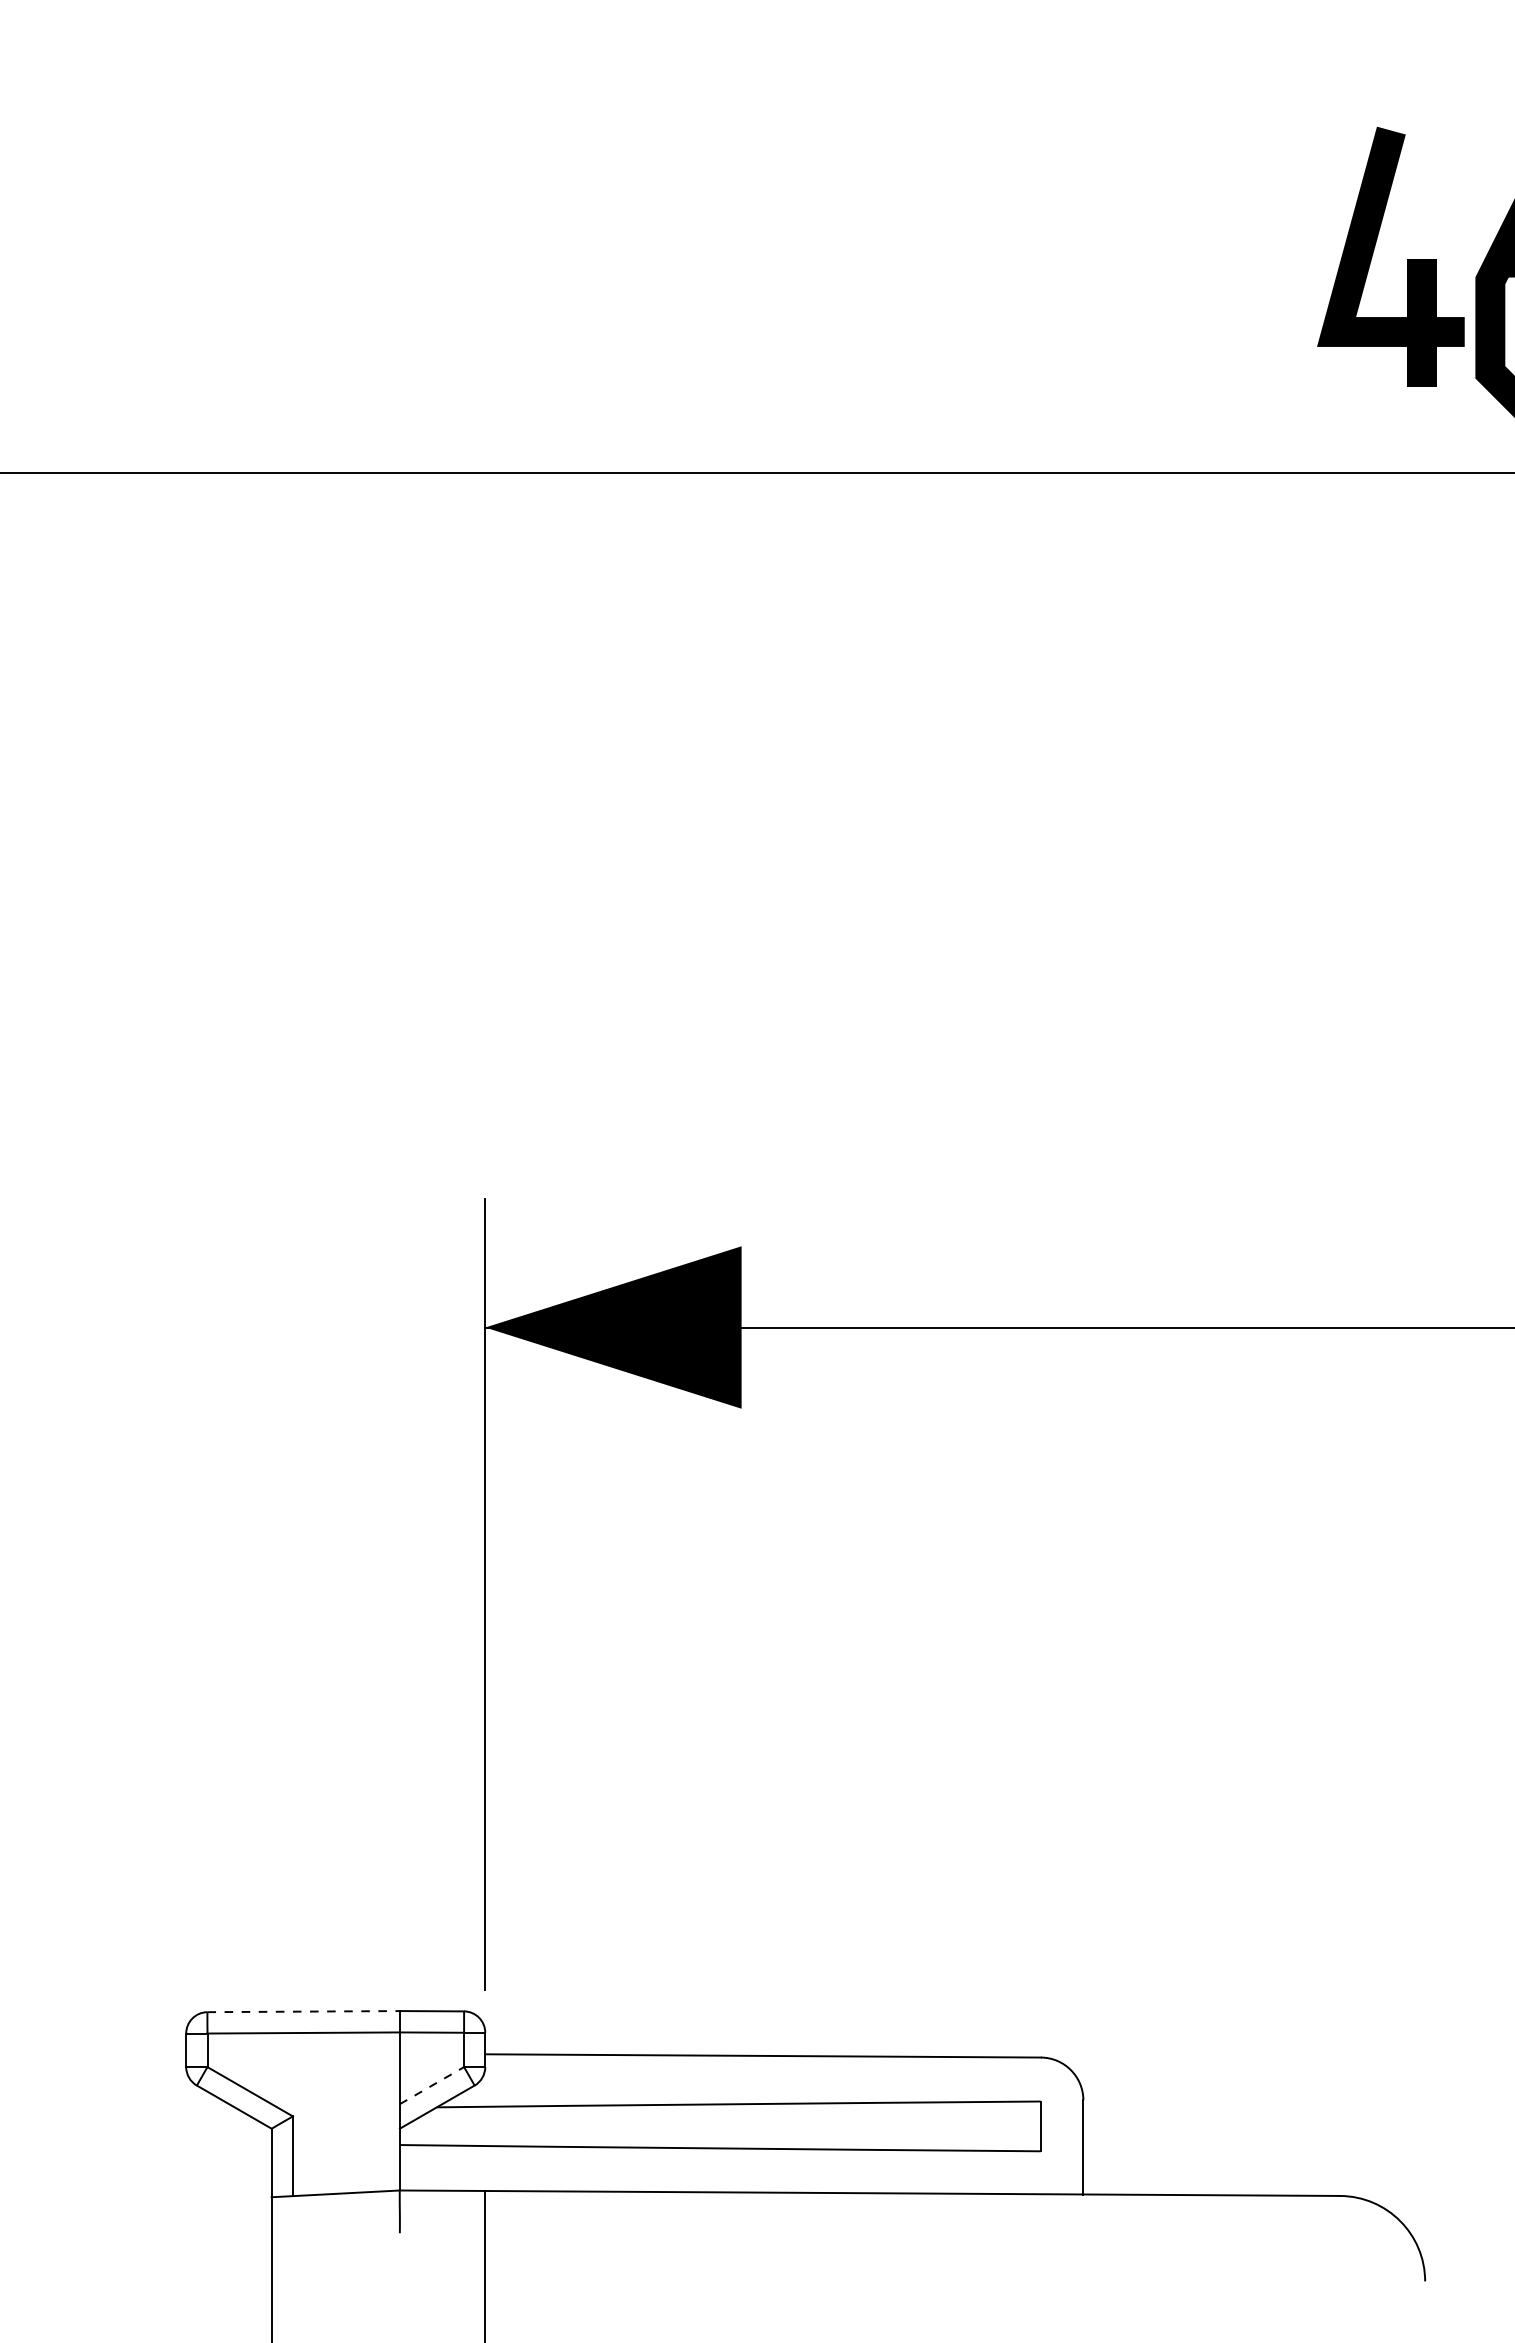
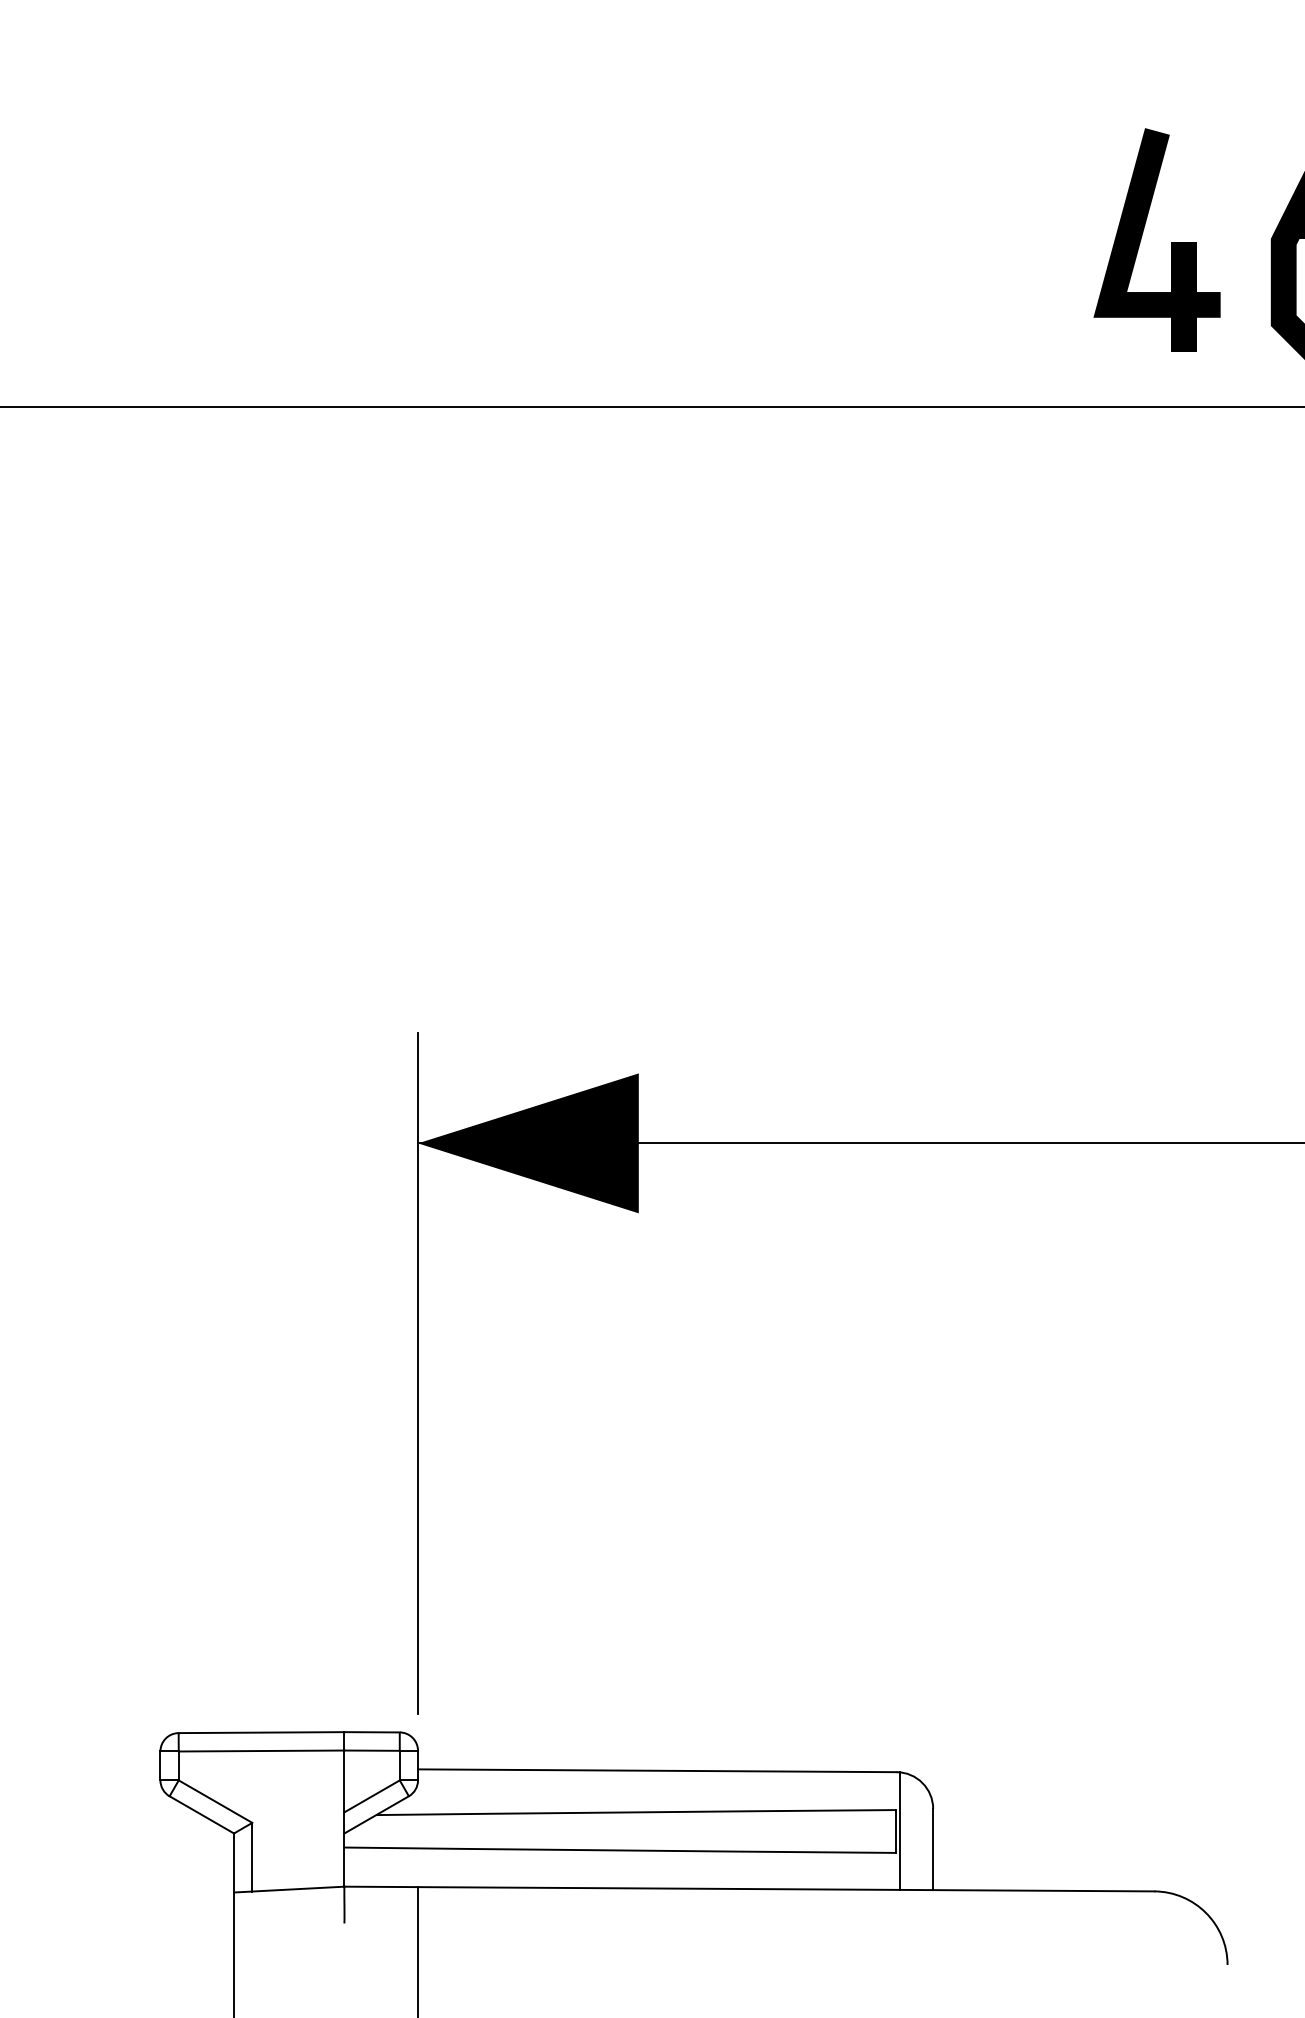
part: (1373, 252) -> (1142, 236), moved
line: (303, 2011) -> (261, 1732), dashed -> solid
line: (432, 2085) -> (372, 1796), dashed -> solid
line: (1045, 2125) -> (900, 1830), added

